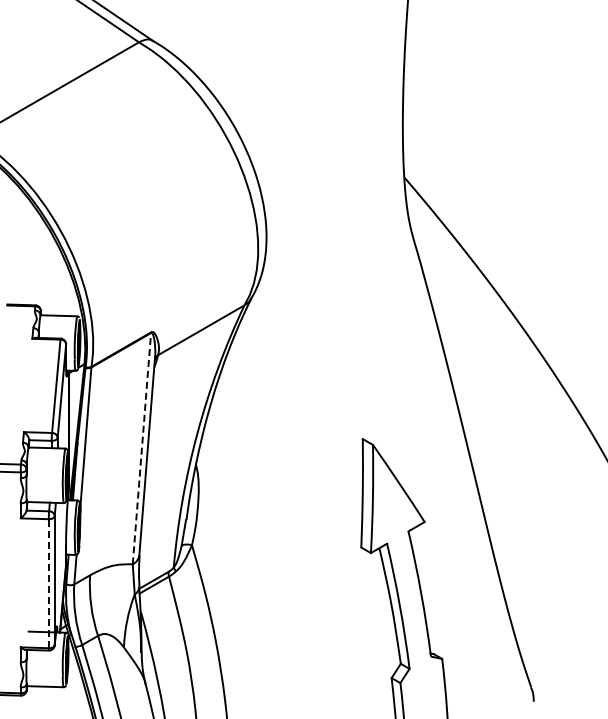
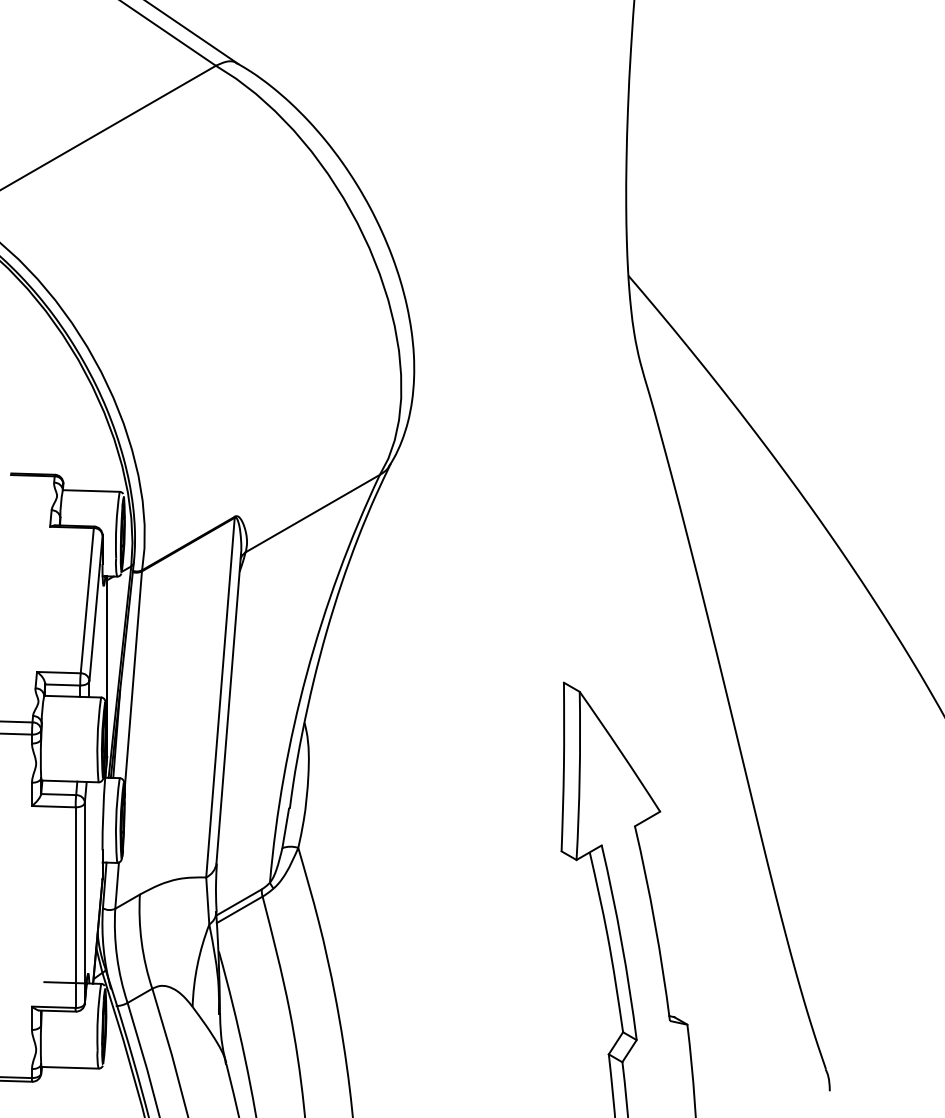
line: (141, 448) -> (219, 697), dashed -> solid
line: (48, 583) -> (75, 907), dashed -> solid

